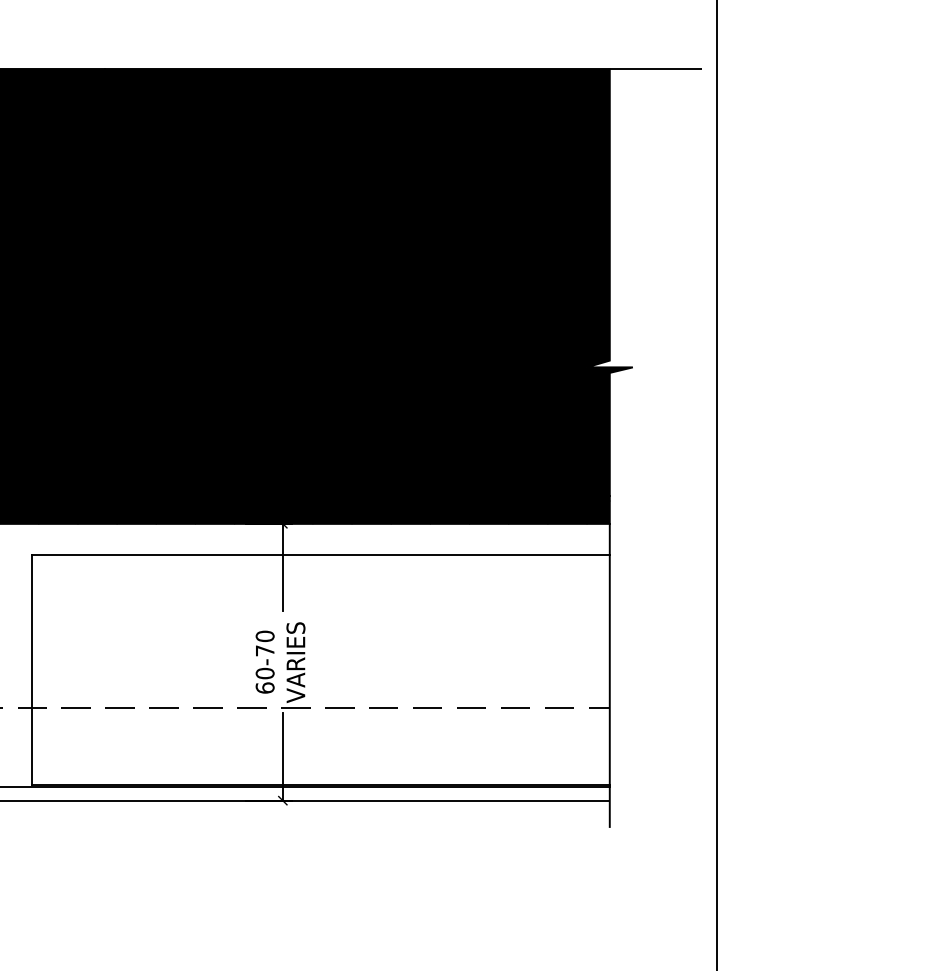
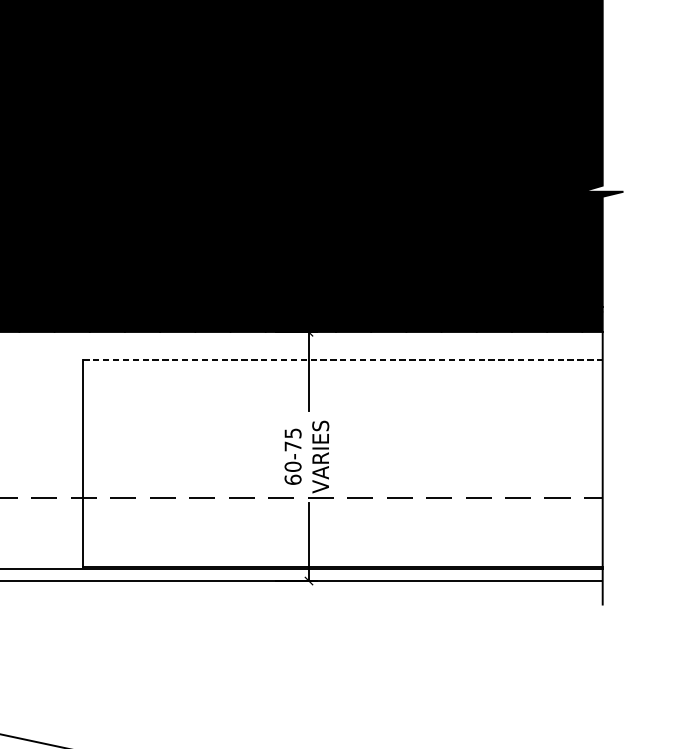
line: (321, 555) -> (343, 360), solid -> dashed
text: (264, 636) -> (292, 433), 60-70 -> 60-75

